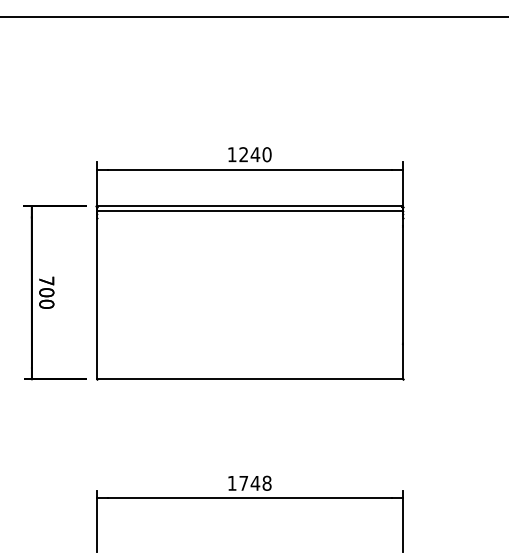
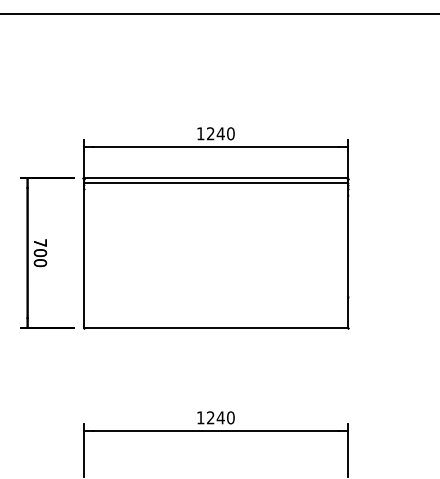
text: (255, 482) -> (220, 417), 1748 -> 1240

